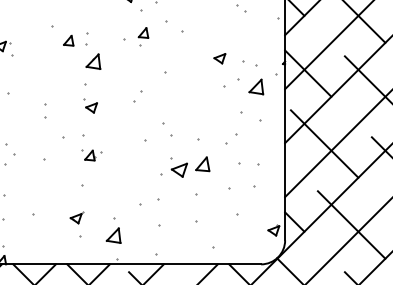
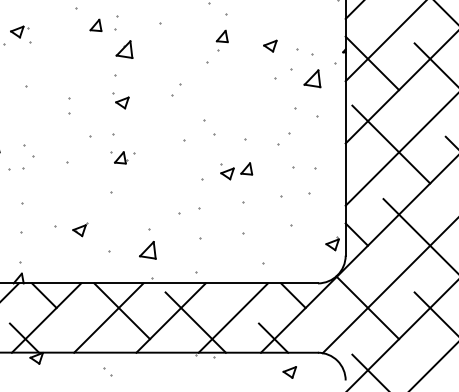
part: (142, 36) -> (221, 40), moved
part: (190, 167) -> (236, 171), size x0.71
part: (76, 217) -> (80, 229), moved

